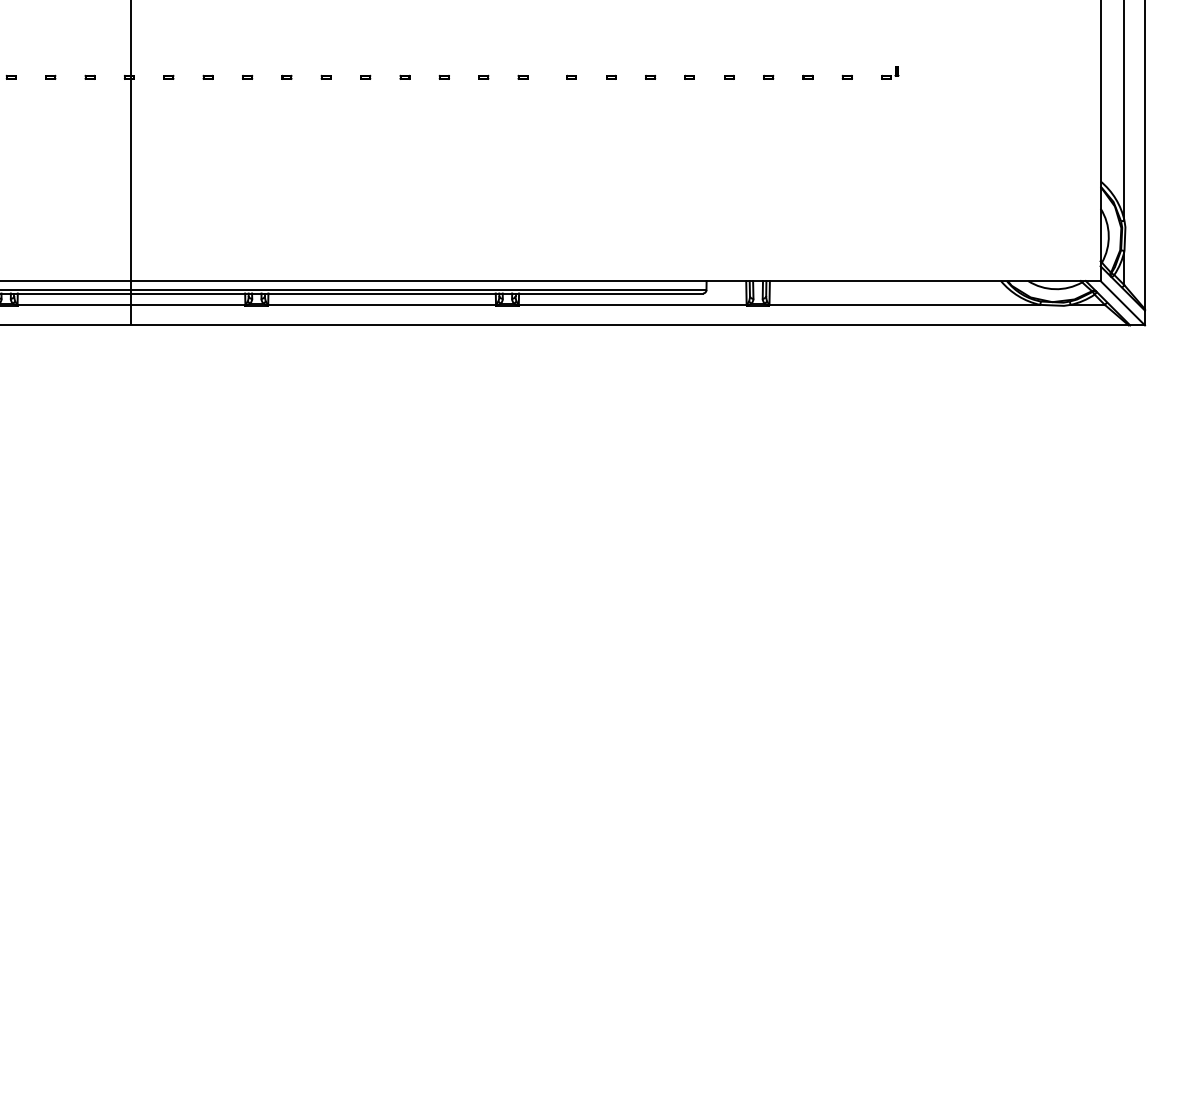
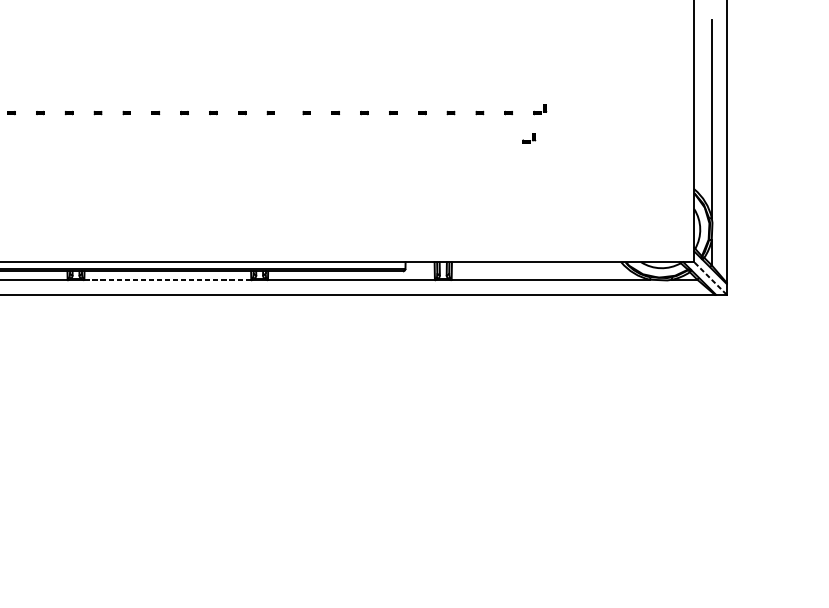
part: (875, 111) -> (529, 138), added
line: (1122, 302) -> (710, 277), solid -> dashed
line: (382, 304) -> (168, 279), solid -> dashed

